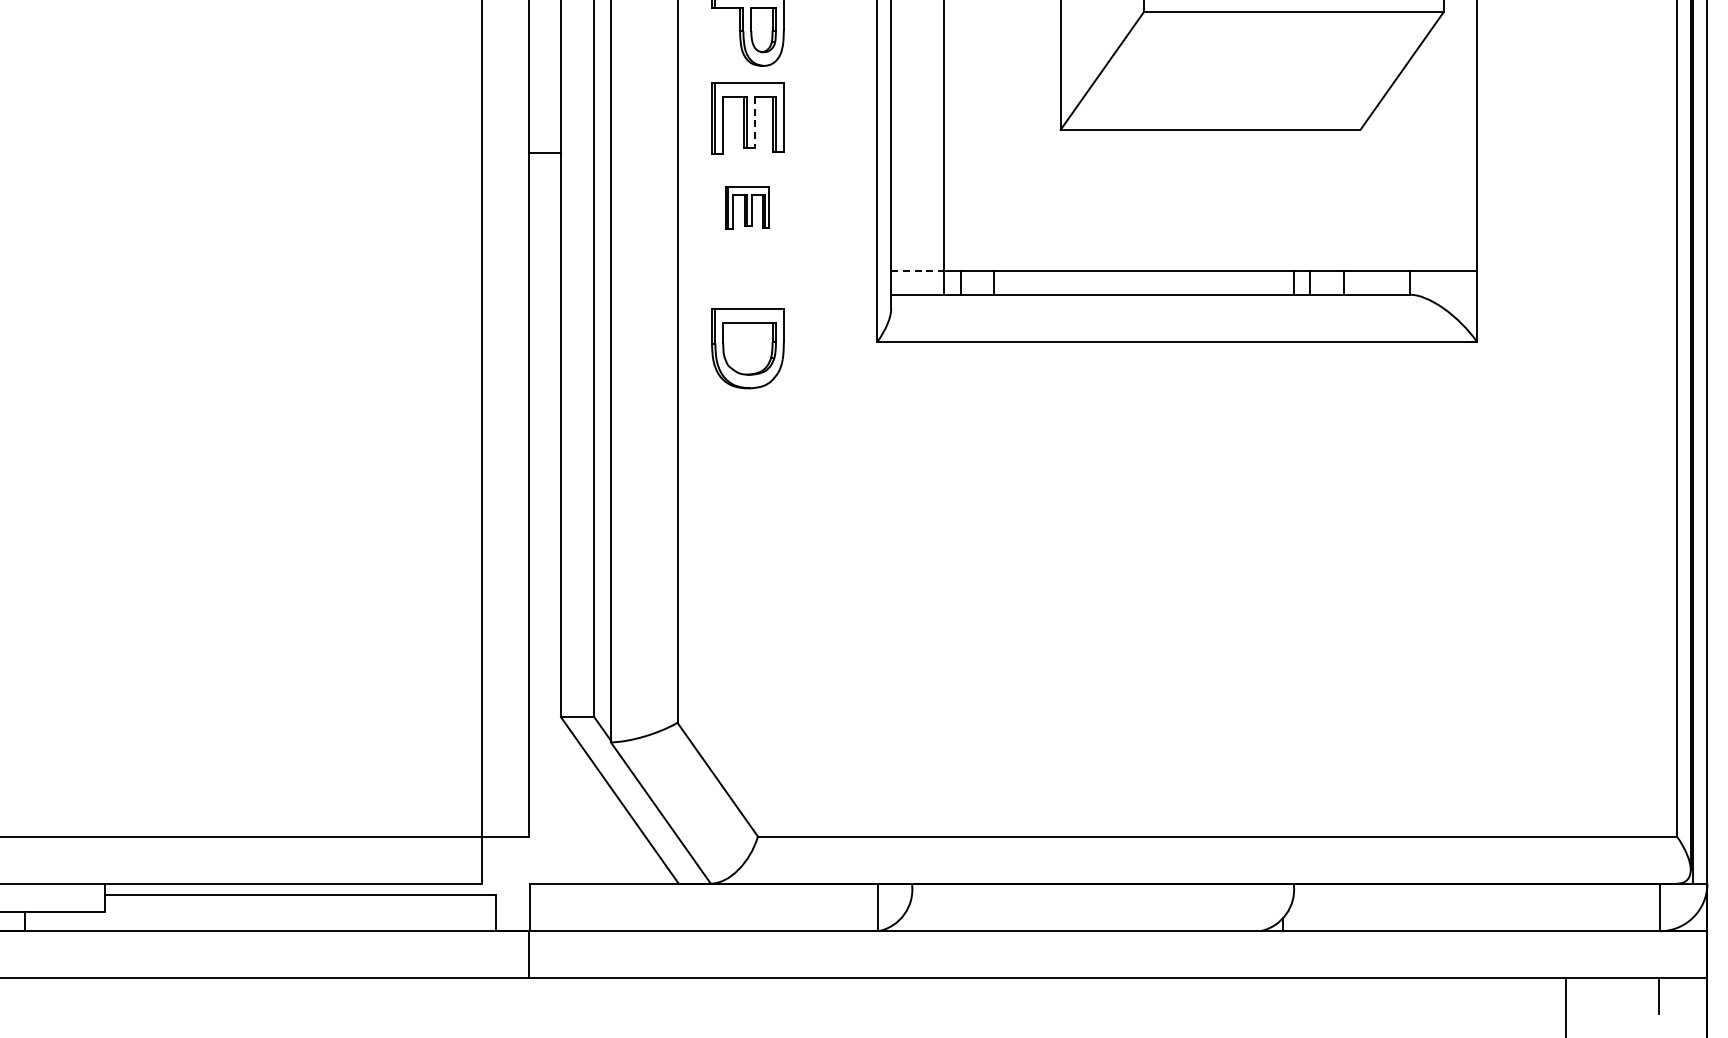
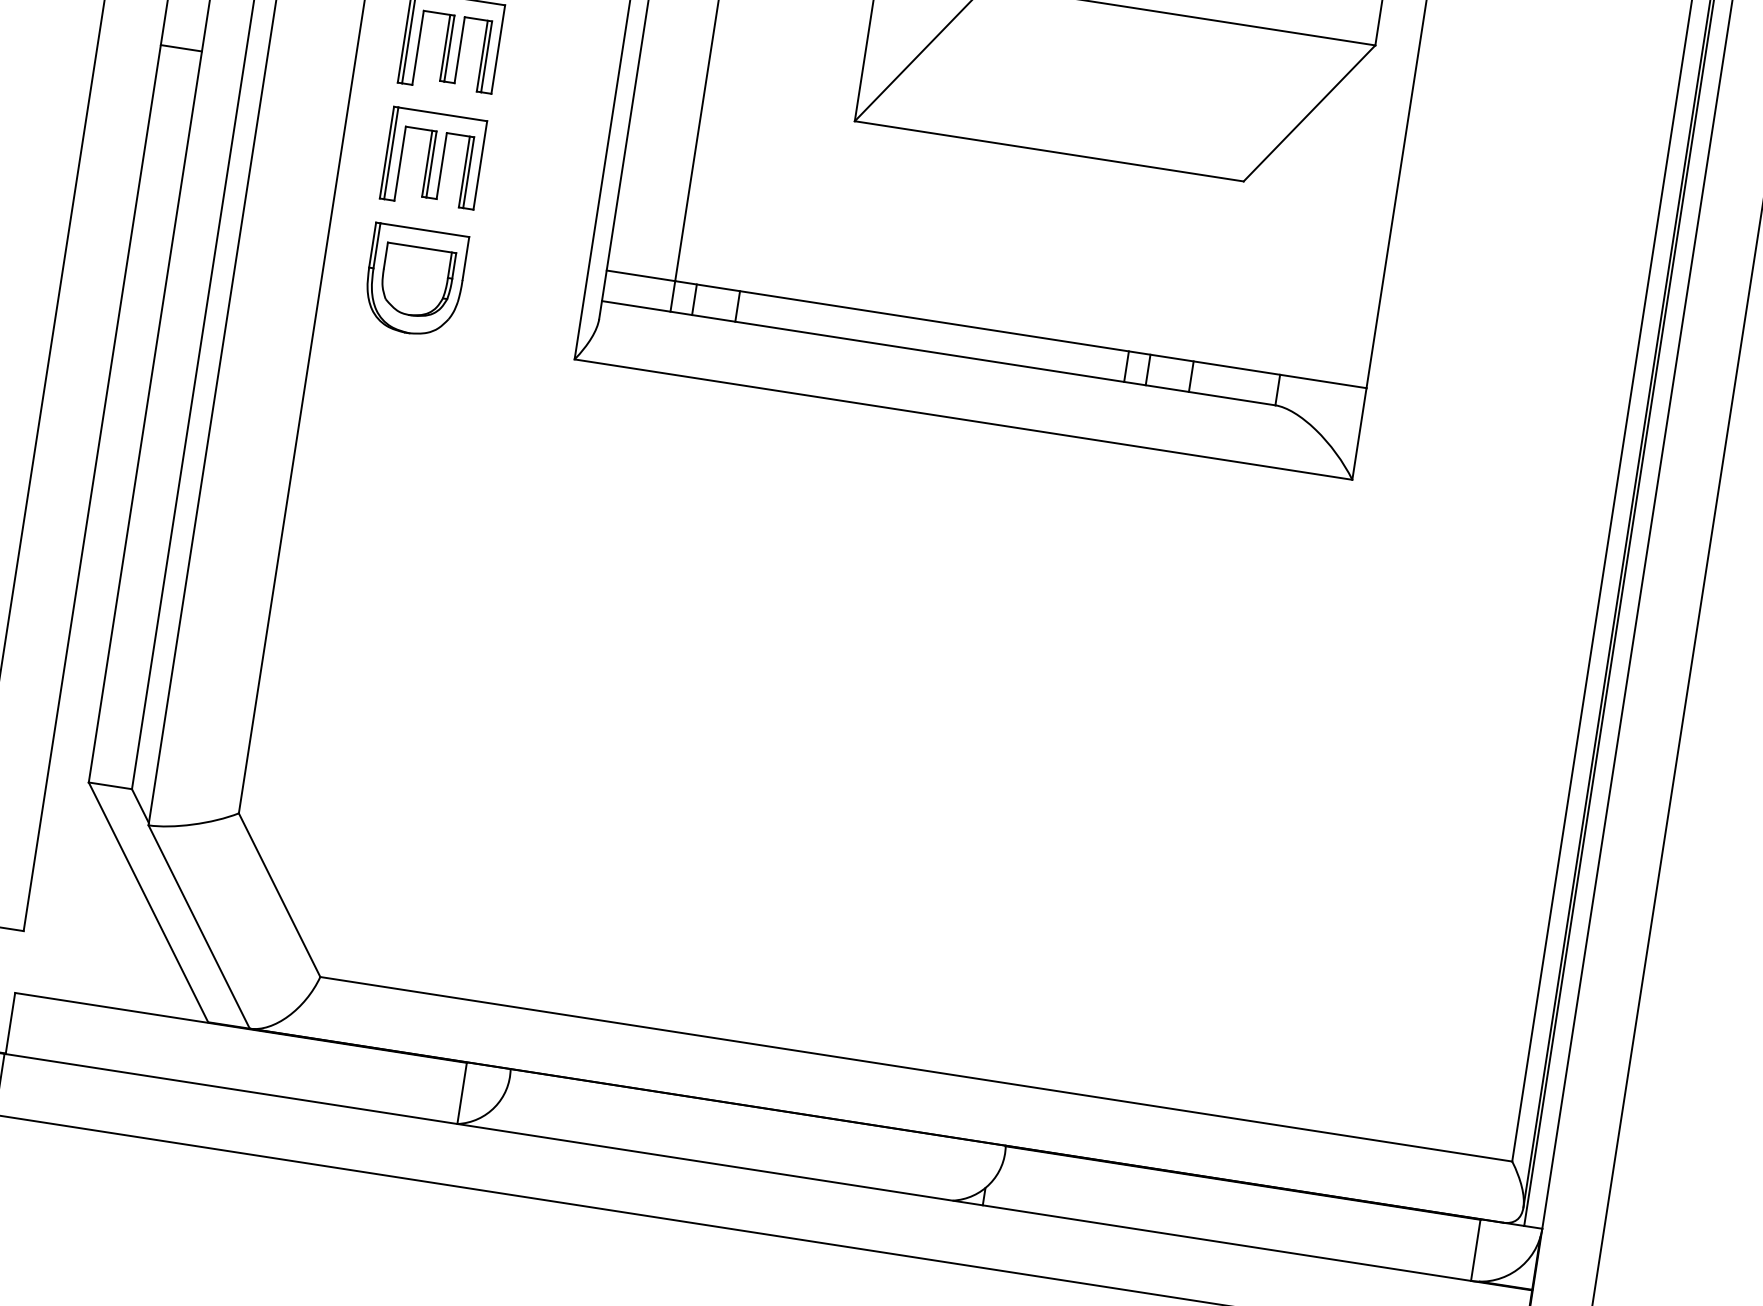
line: (754, 122) -> (459, 50), dashed -> solid
part: (747, 207) -> (433, 159), size x1.67
line: (918, 271) -> (642, 276), dashed -> solid
part: (747, 348) -> (414, 280), moved

